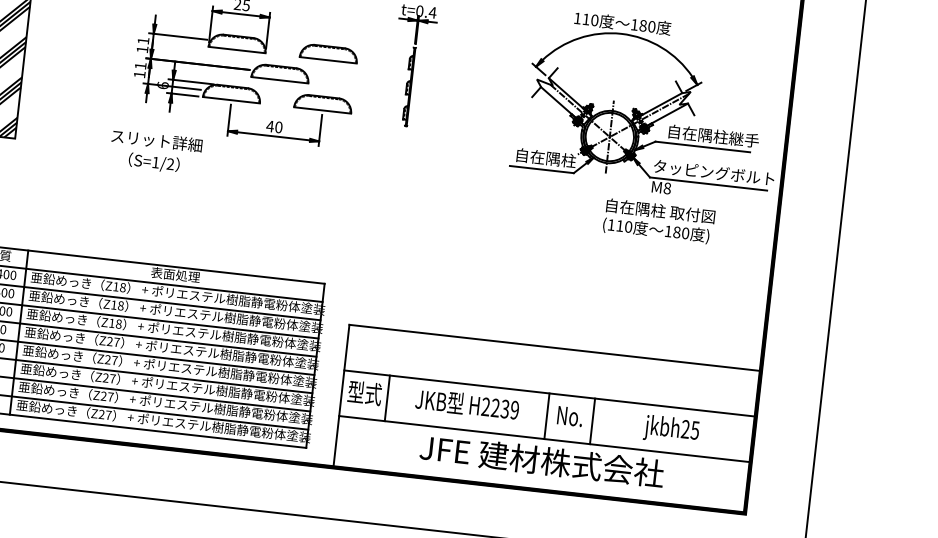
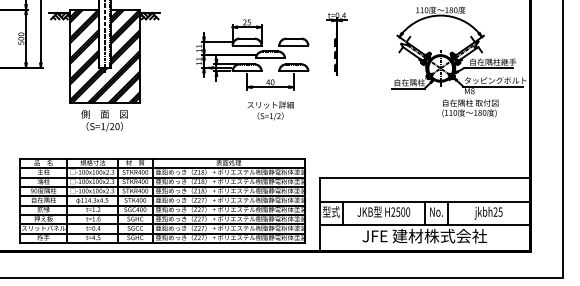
text: (155, 151) -> (270, 110), moved
text: (505, 408) -> (403, 211), H2239 -> H2500

